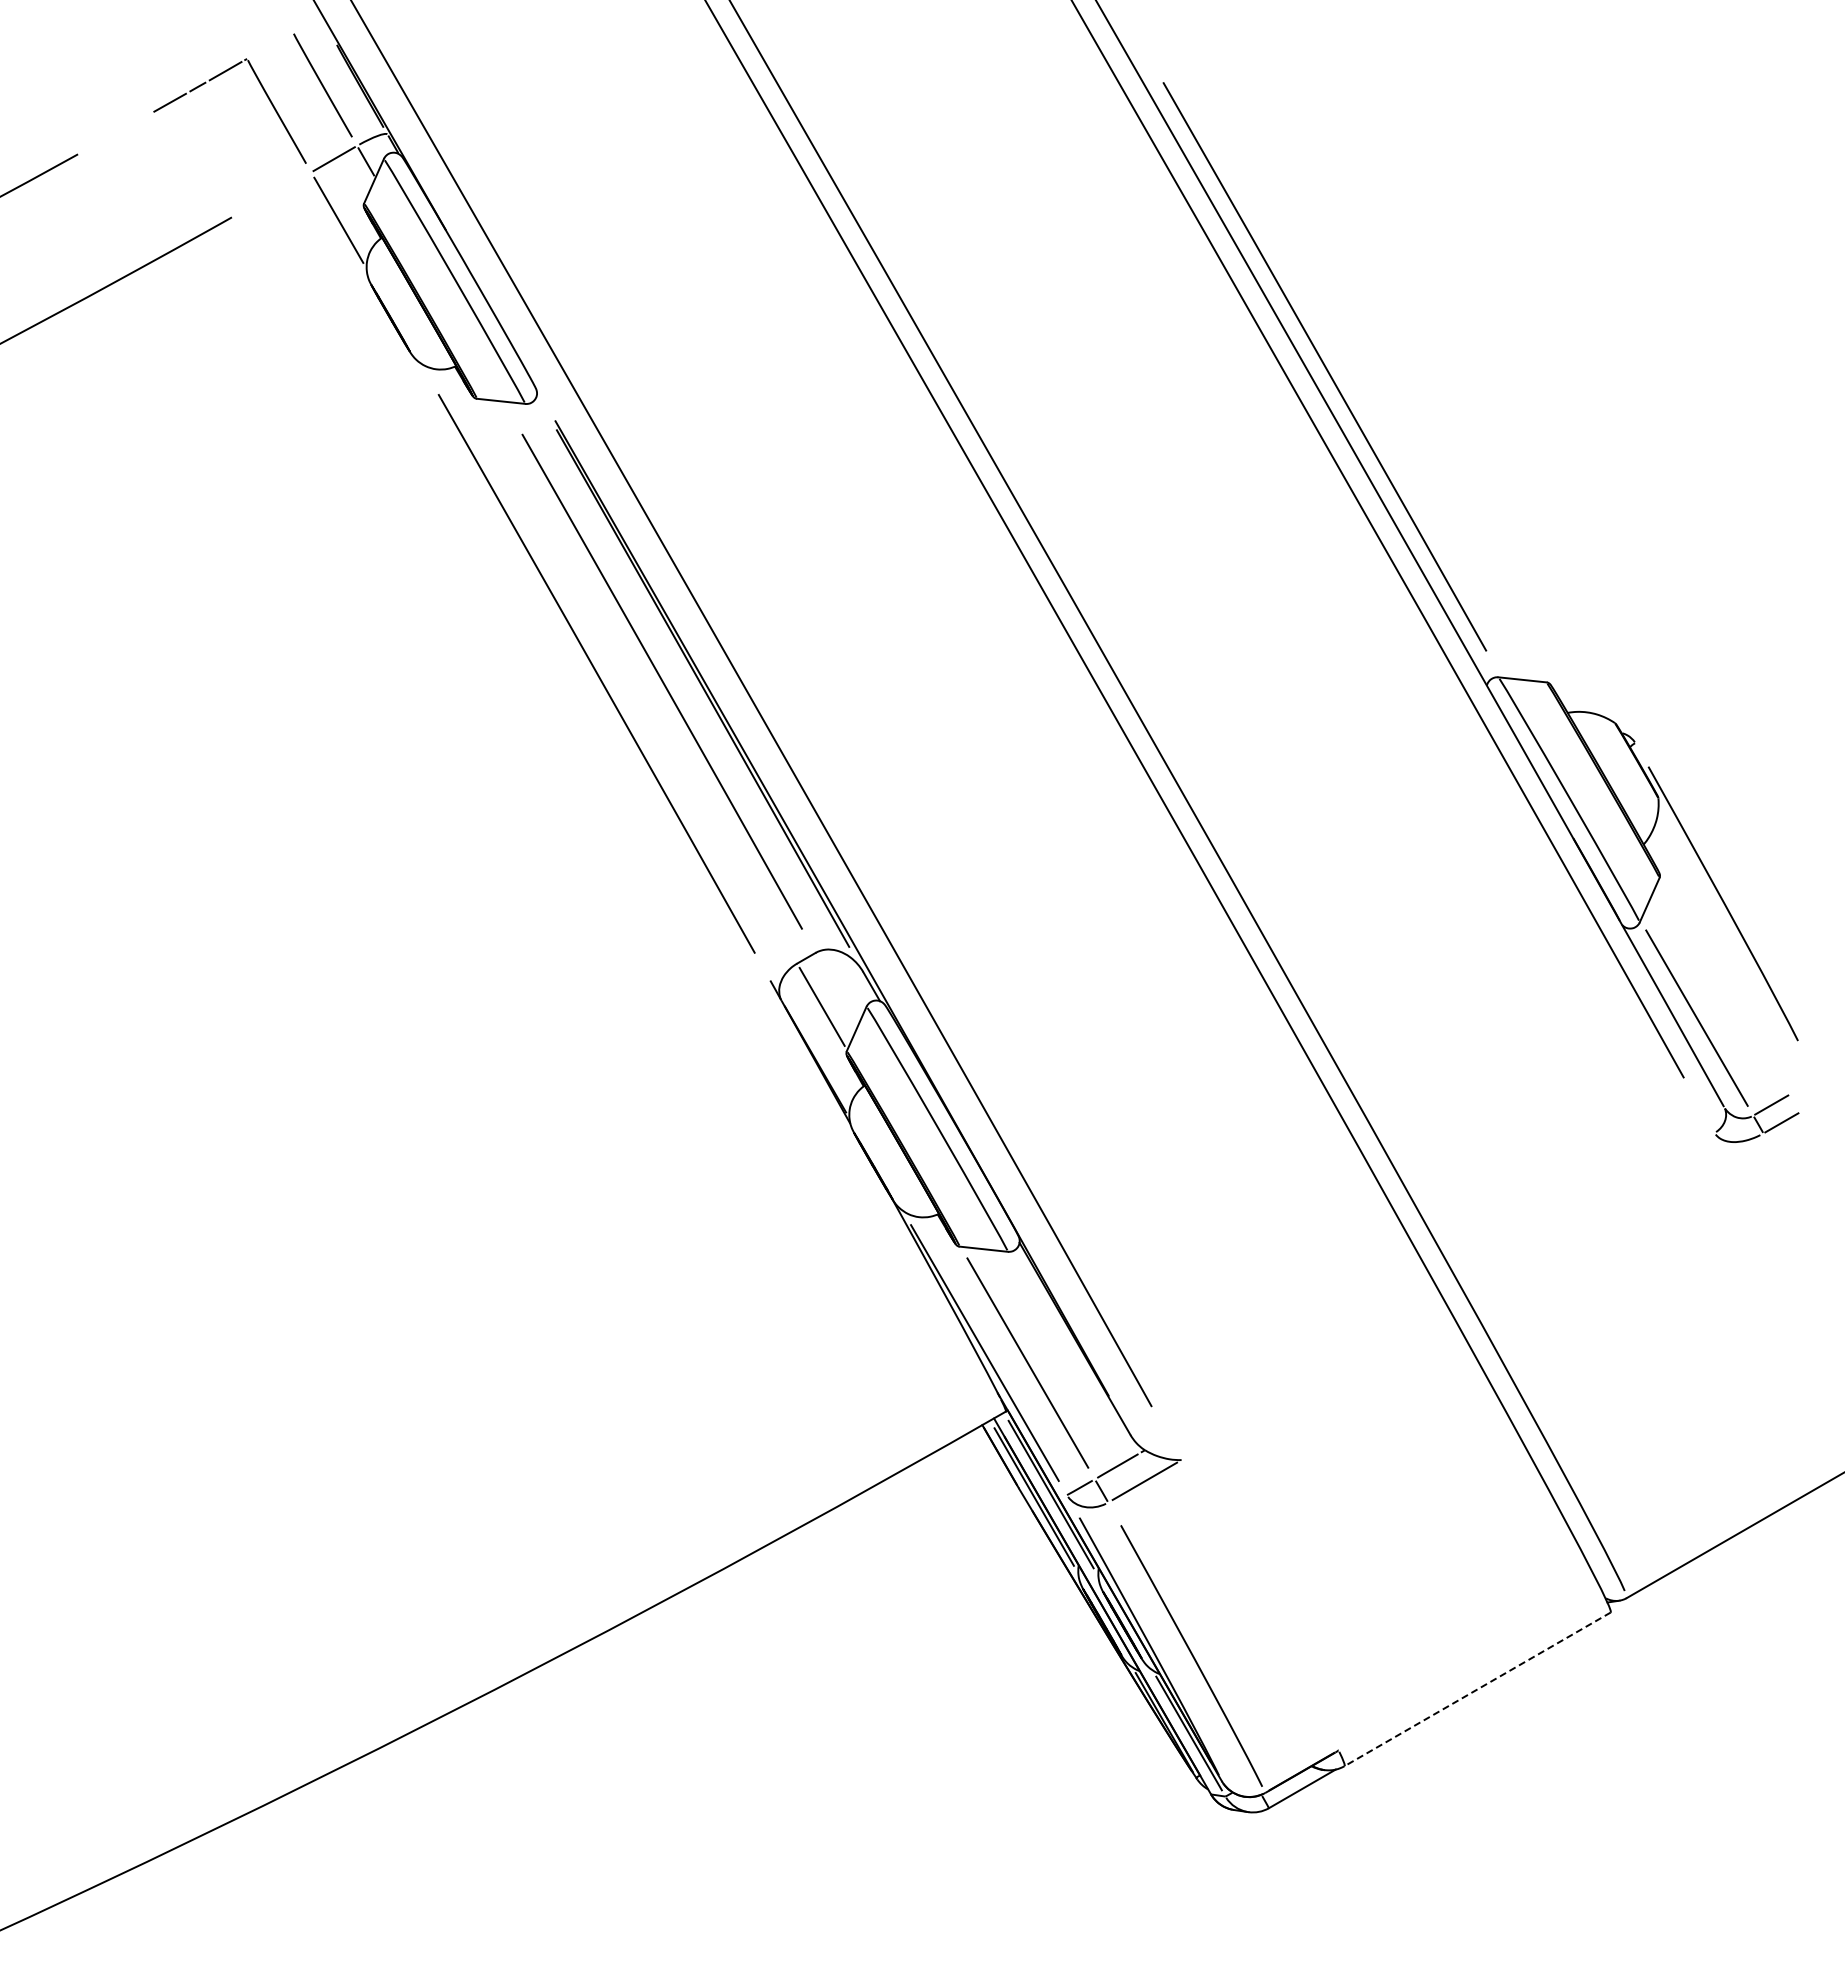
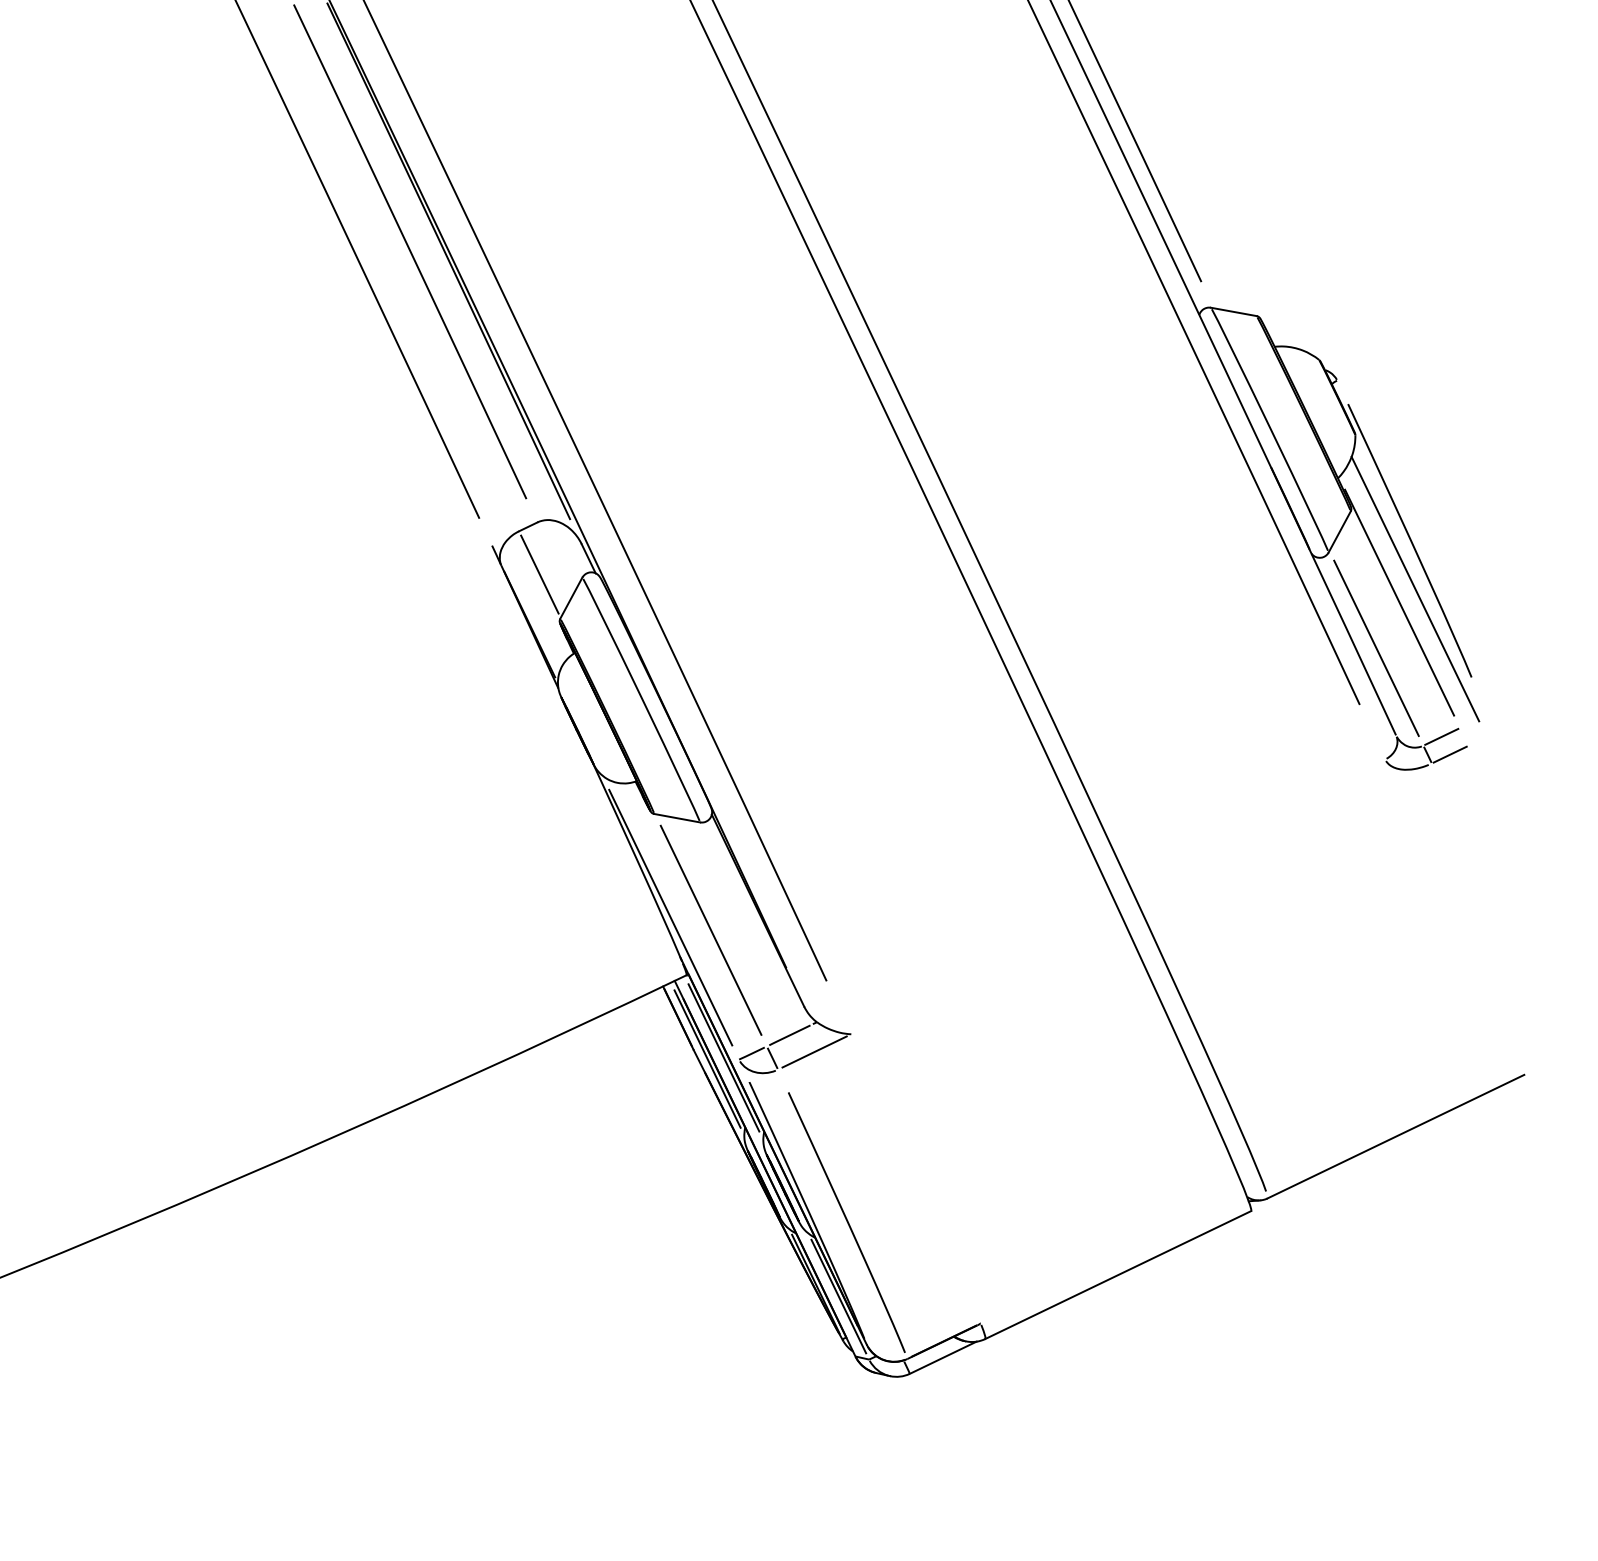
line: (1732, 953) -> (1415, 588), added
line: (1716, 968) -> (1398, 602), added
line: (1477, 1689) -> (1118, 1275), dashed -> solid

